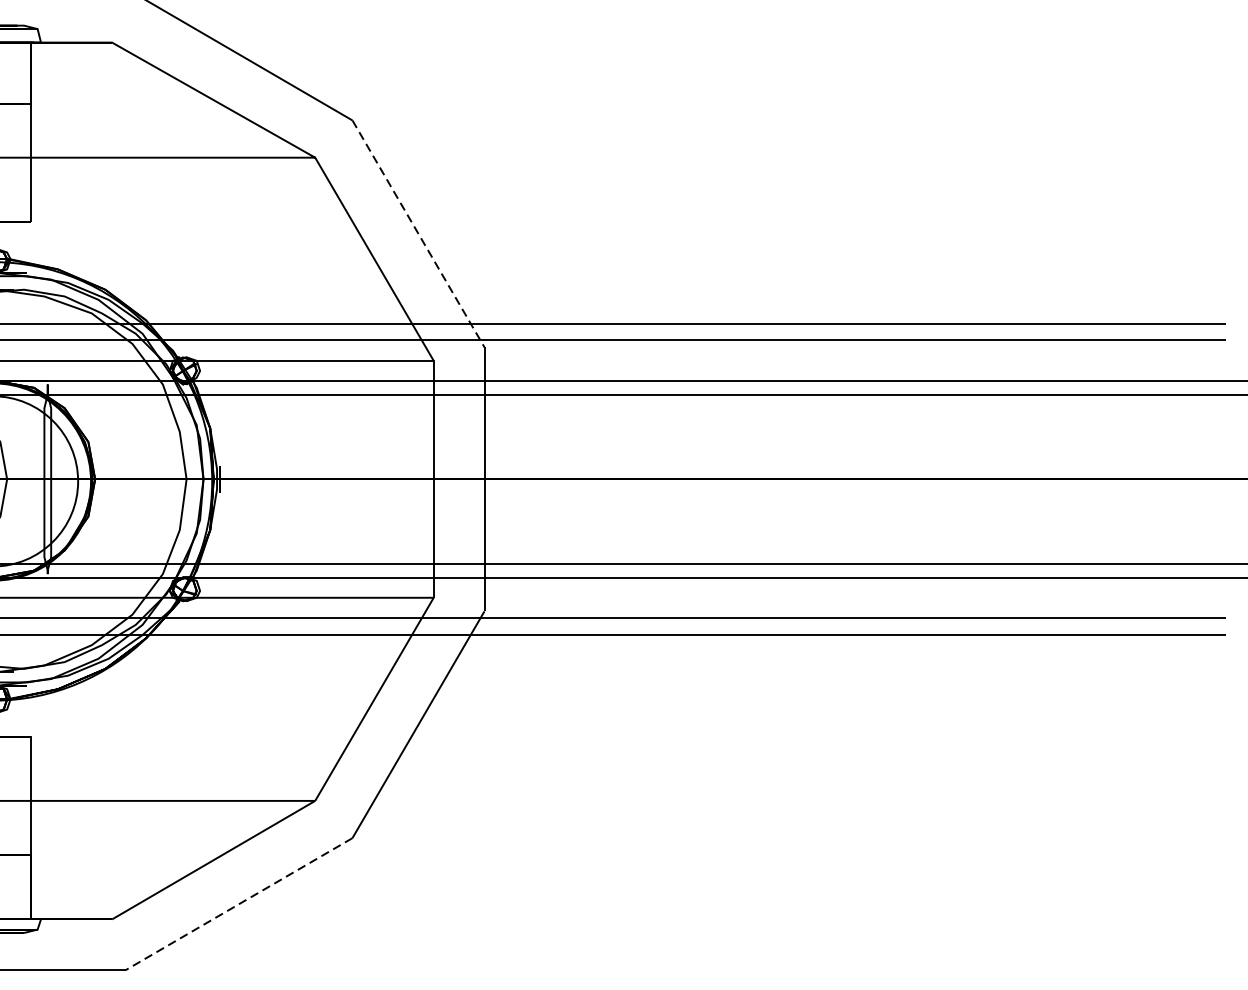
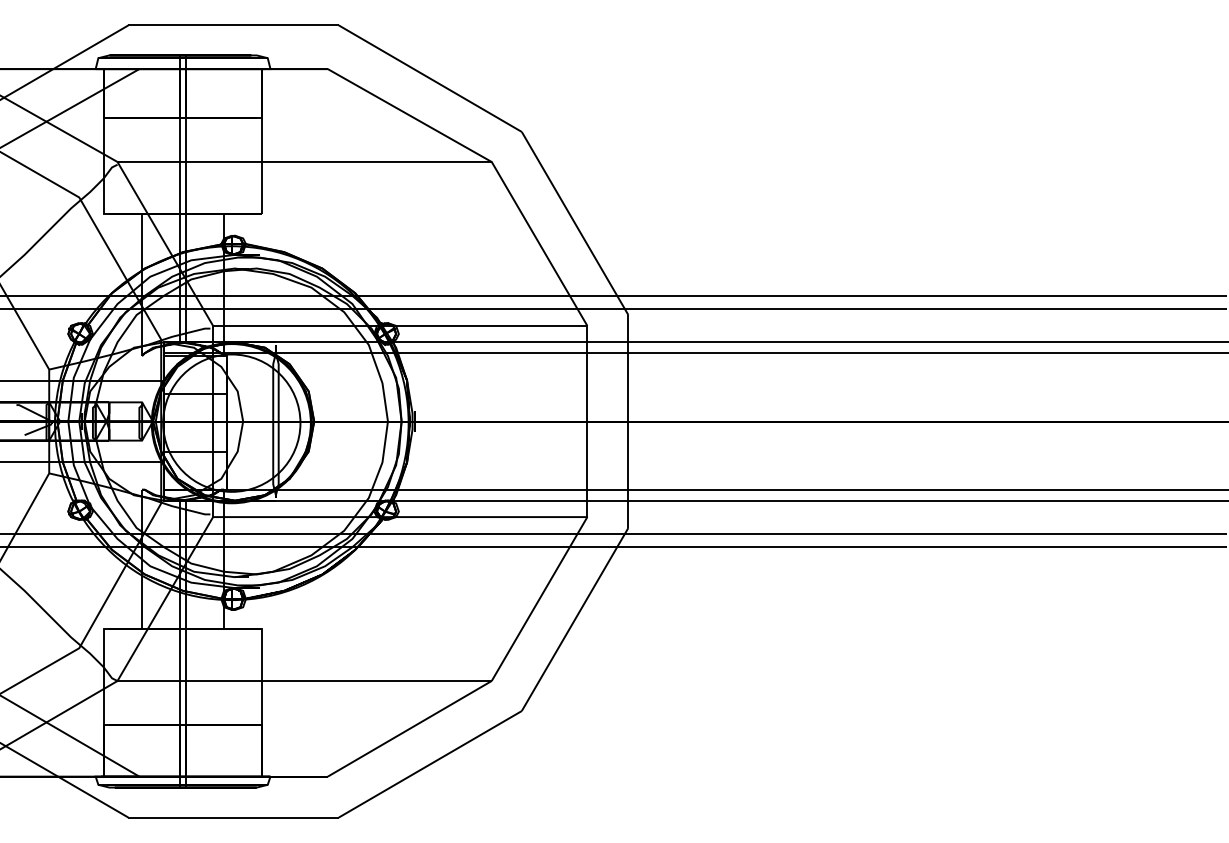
line: (419, 233) -> (575, 223), dashed -> solid
line: (239, 904) -> (430, 764), dashed -> solid

